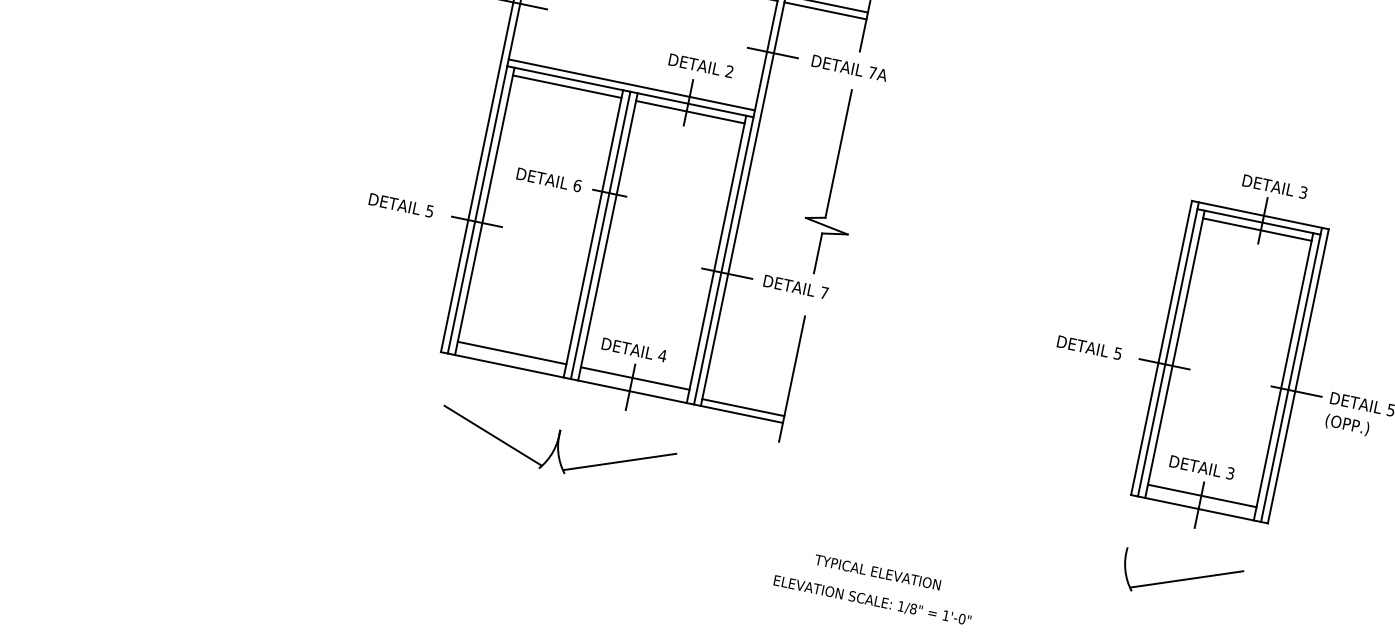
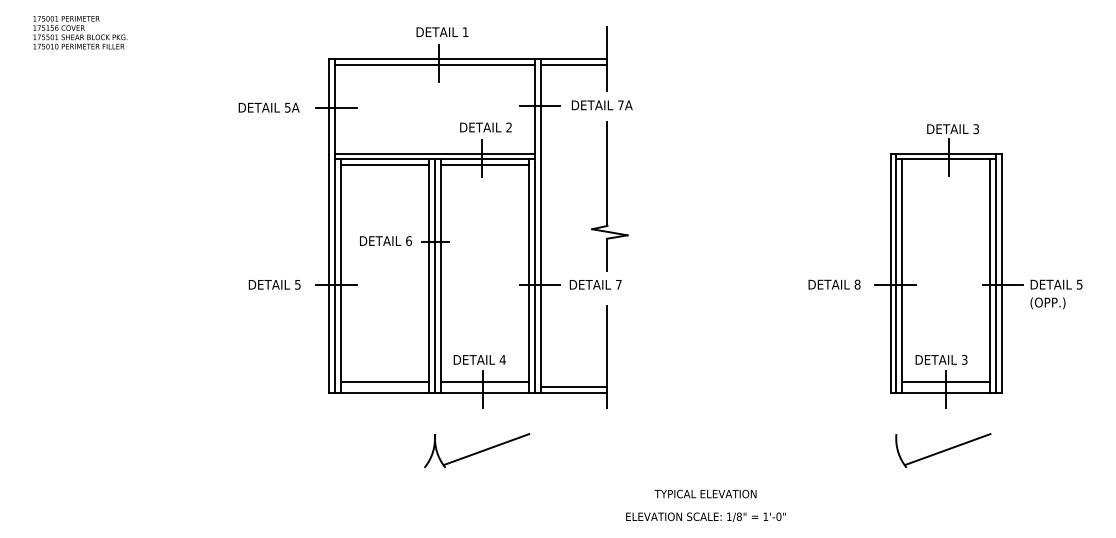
line: (1257, 229) -> (946, 165), removed
text: (1117, 353) -> (857, 284), 5 -> 8
line: (491, 435) -> (382, 449), removed

